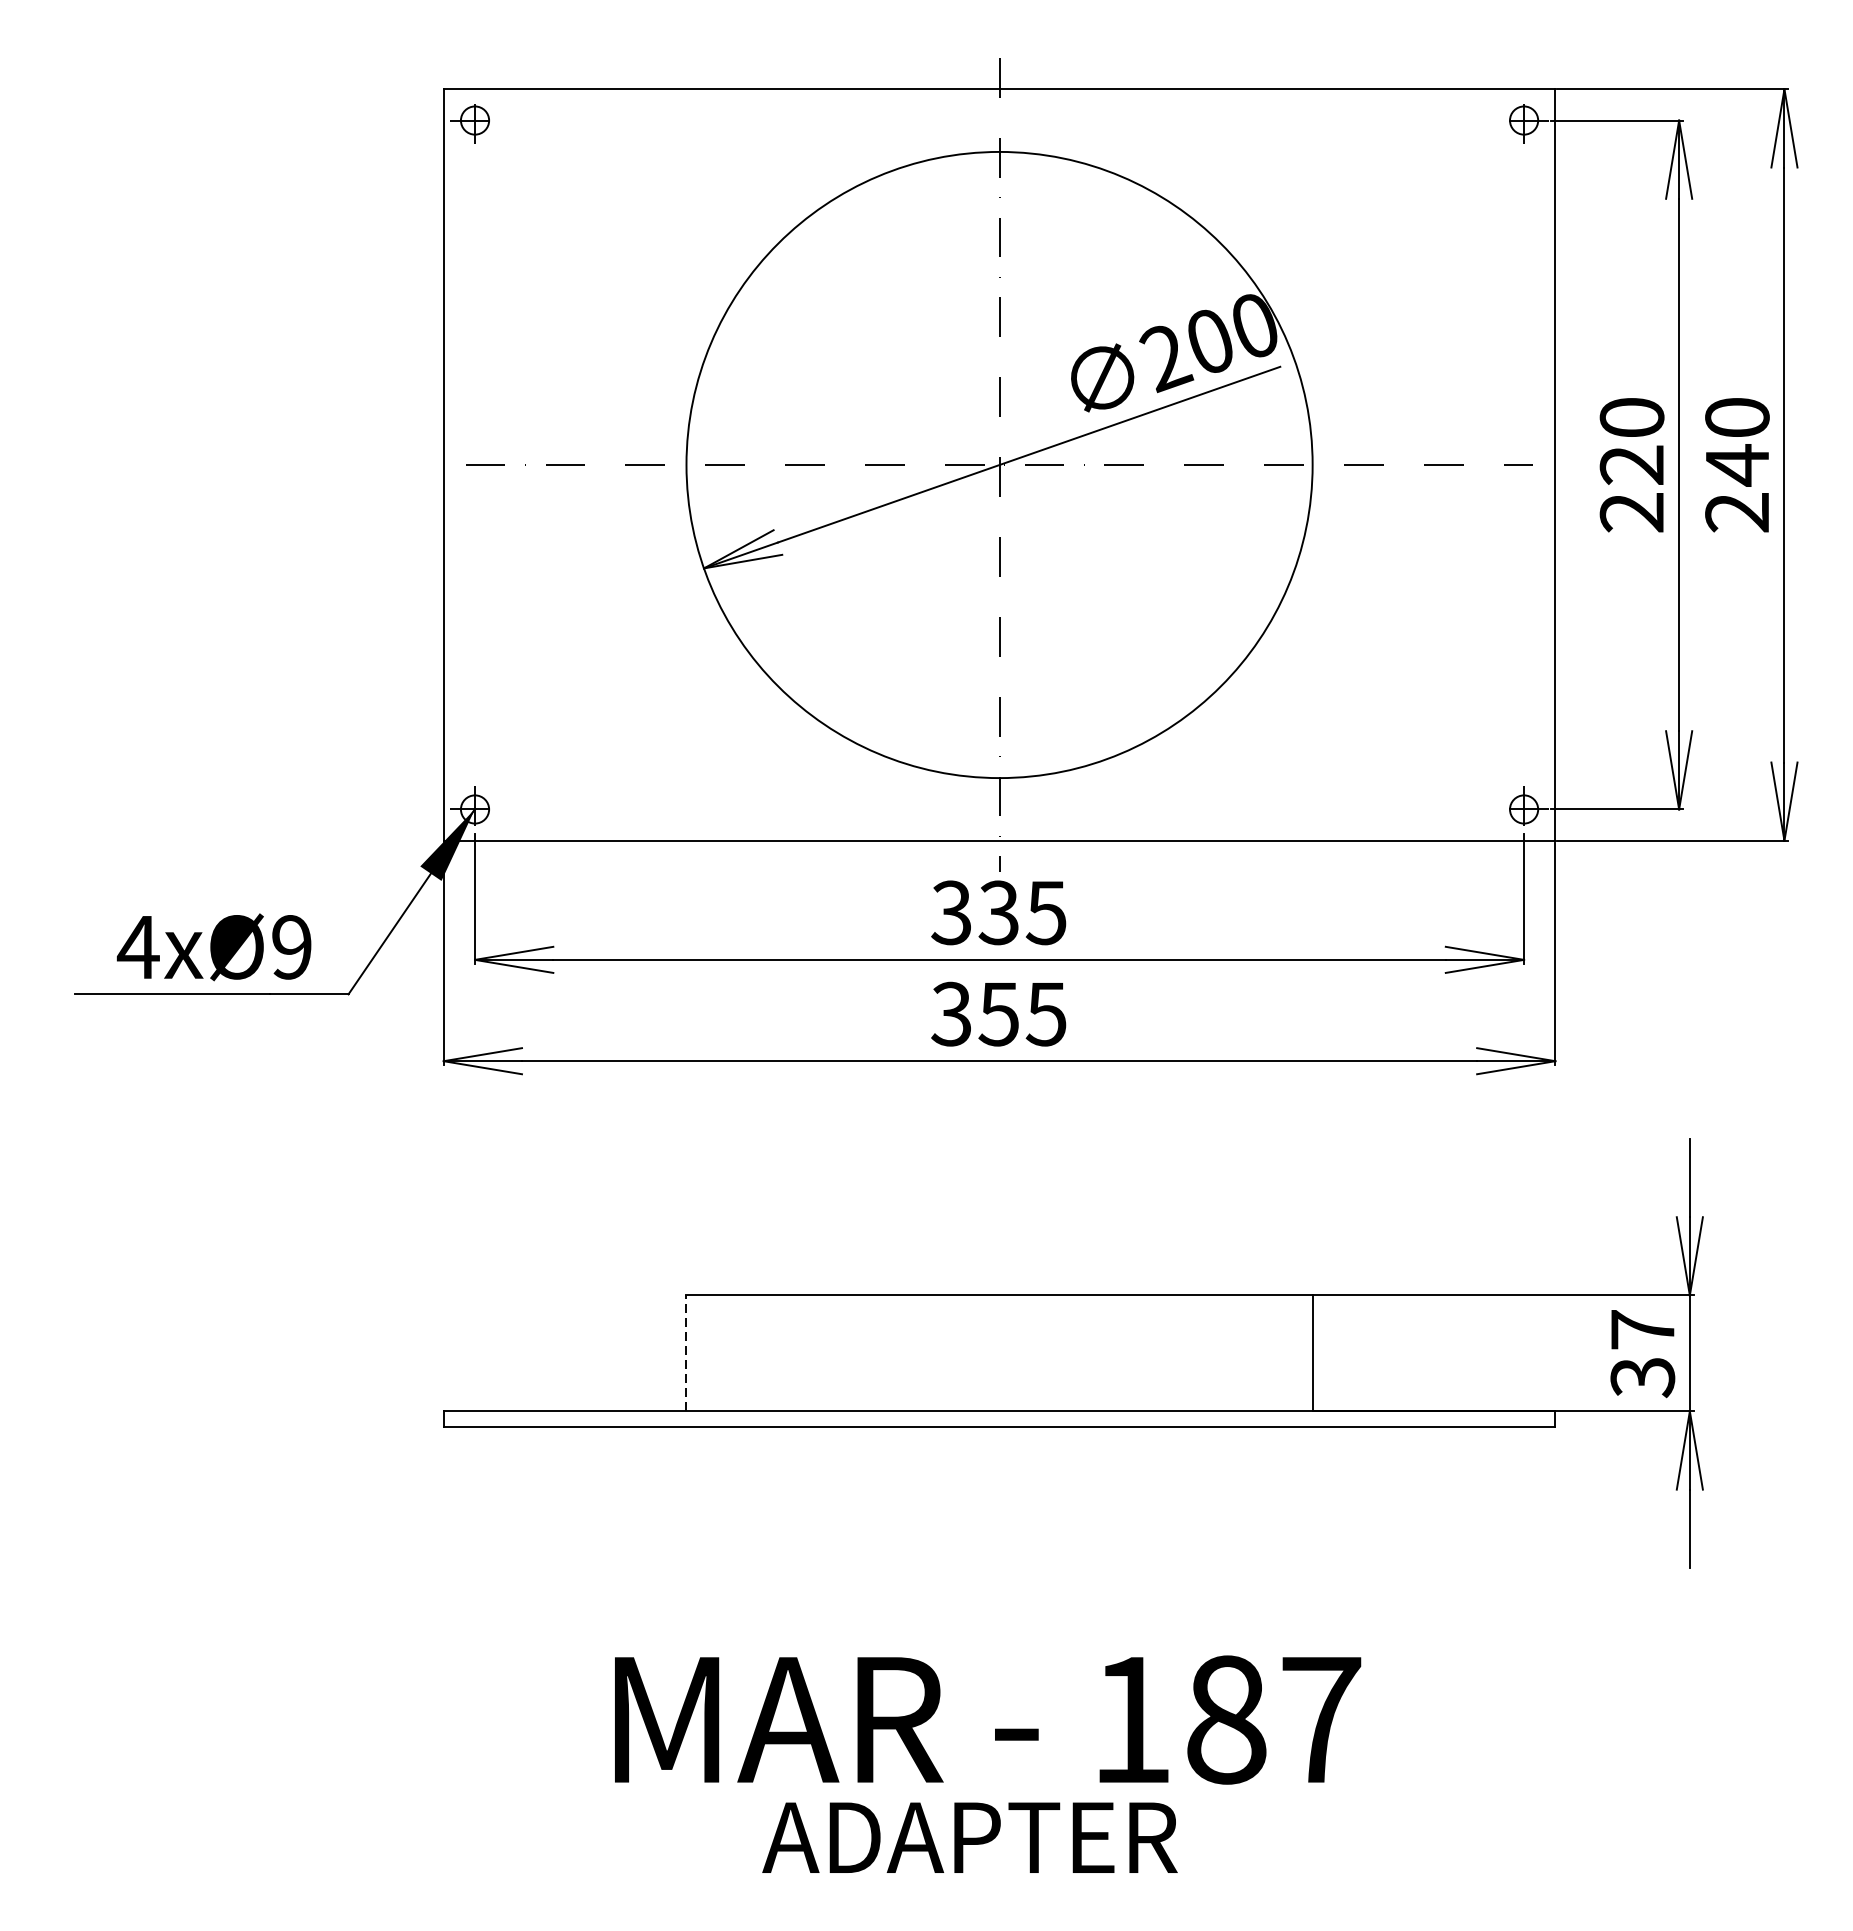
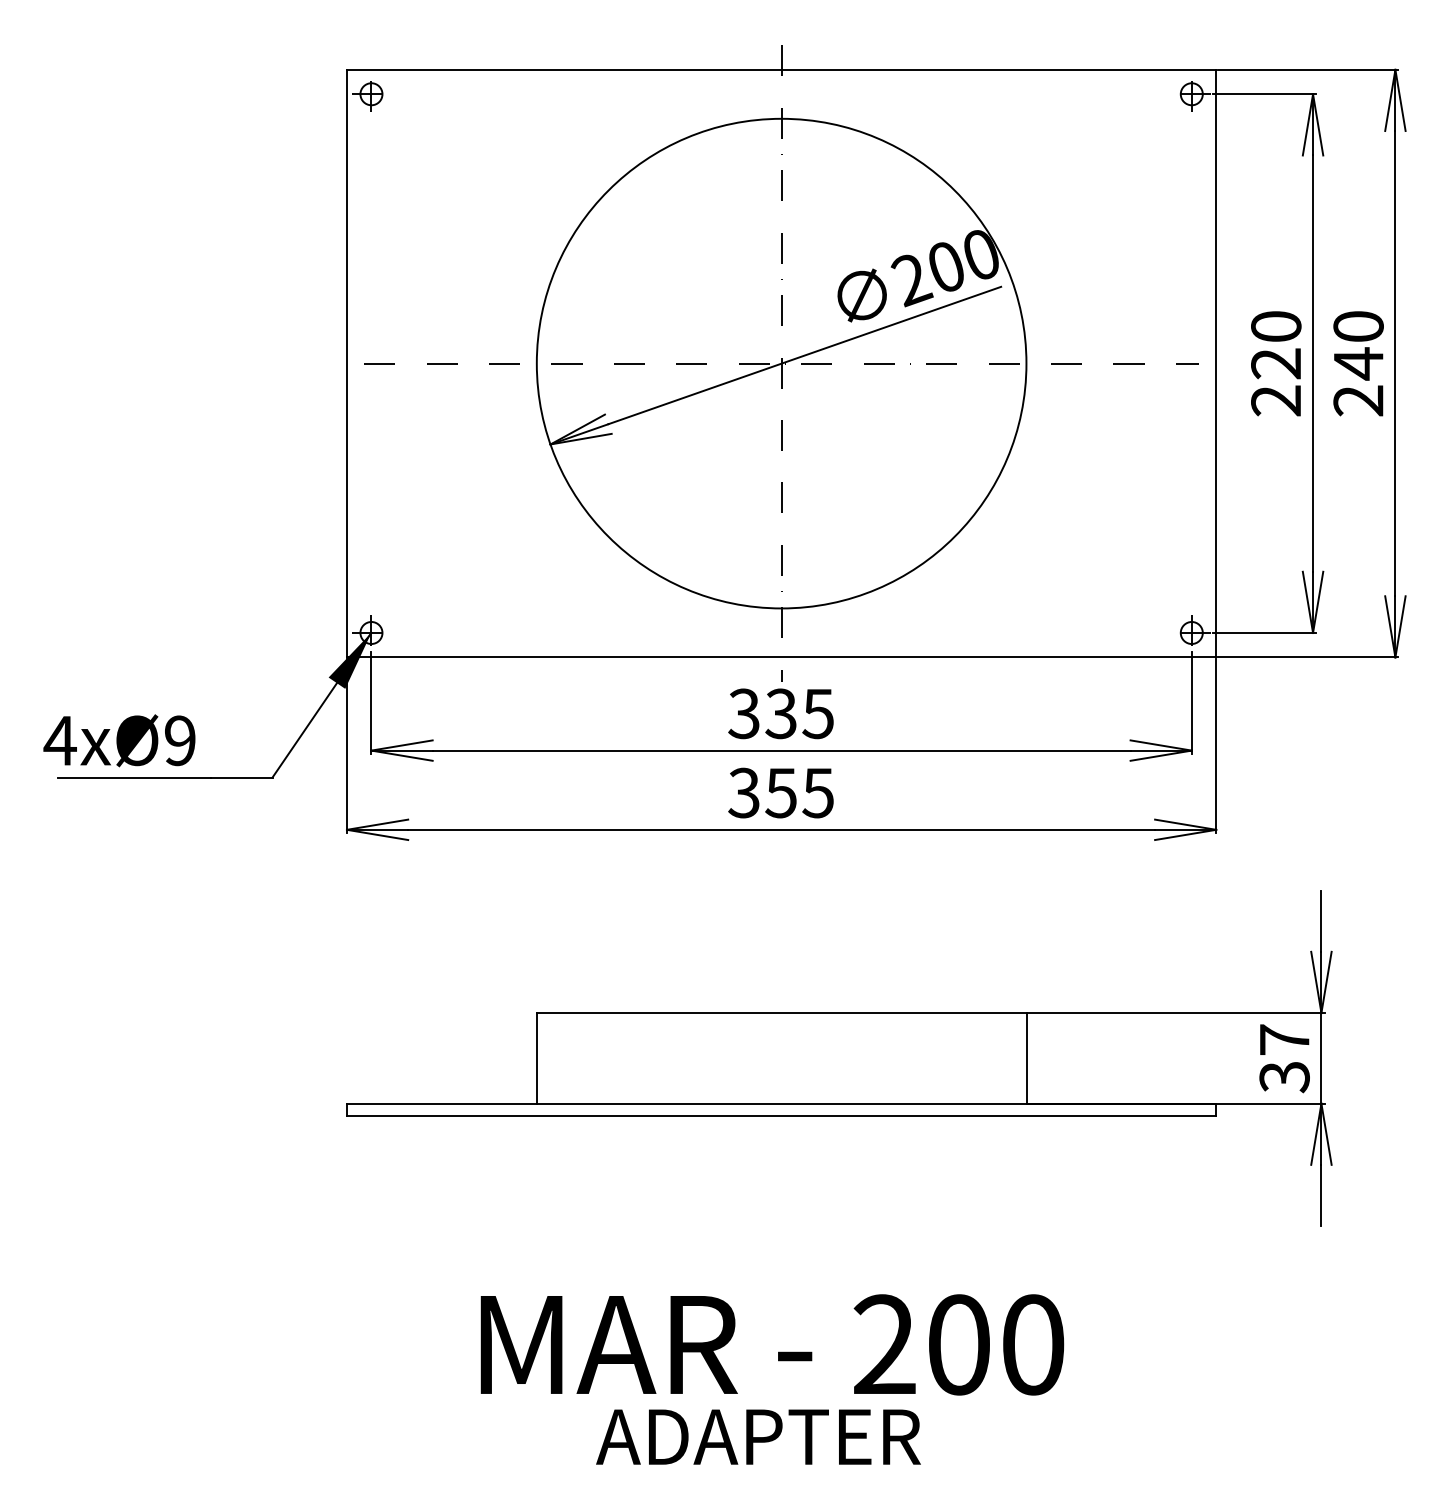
text: (214, 946) -> (119, 740), moved
line: (686, 1352) -> (536, 1057), dashed -> solid
text: (1225, 1719) -> (958, 1344), 187 -> 200

